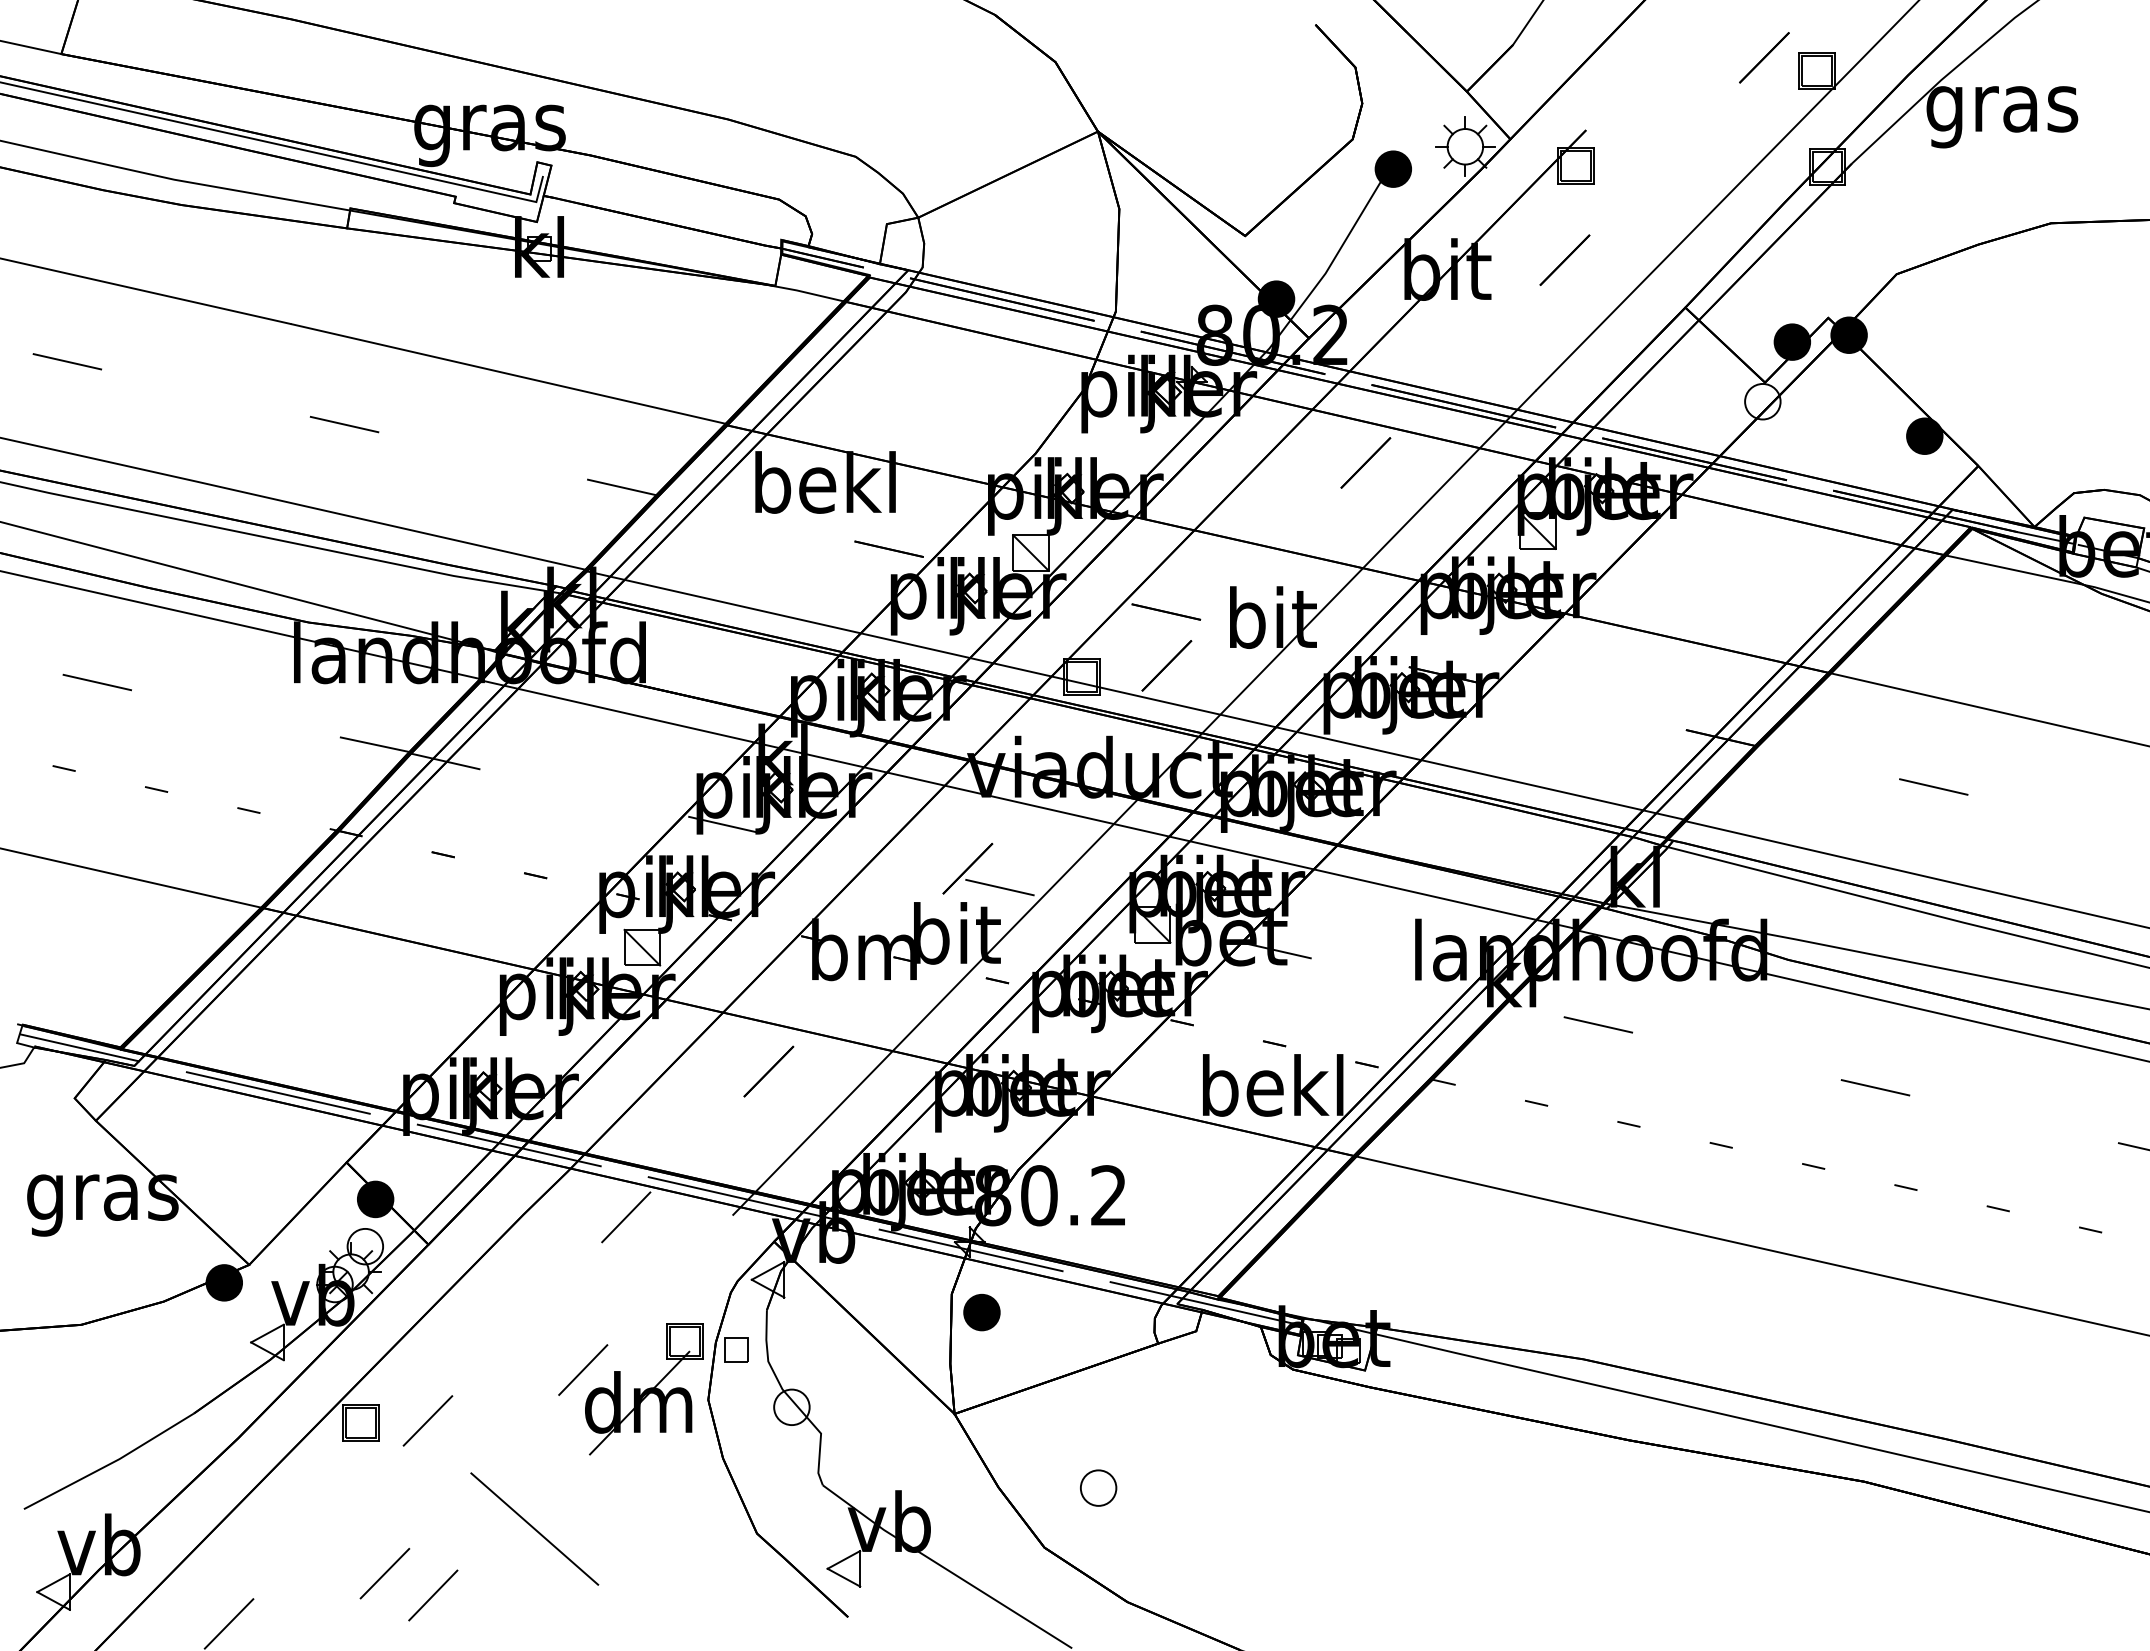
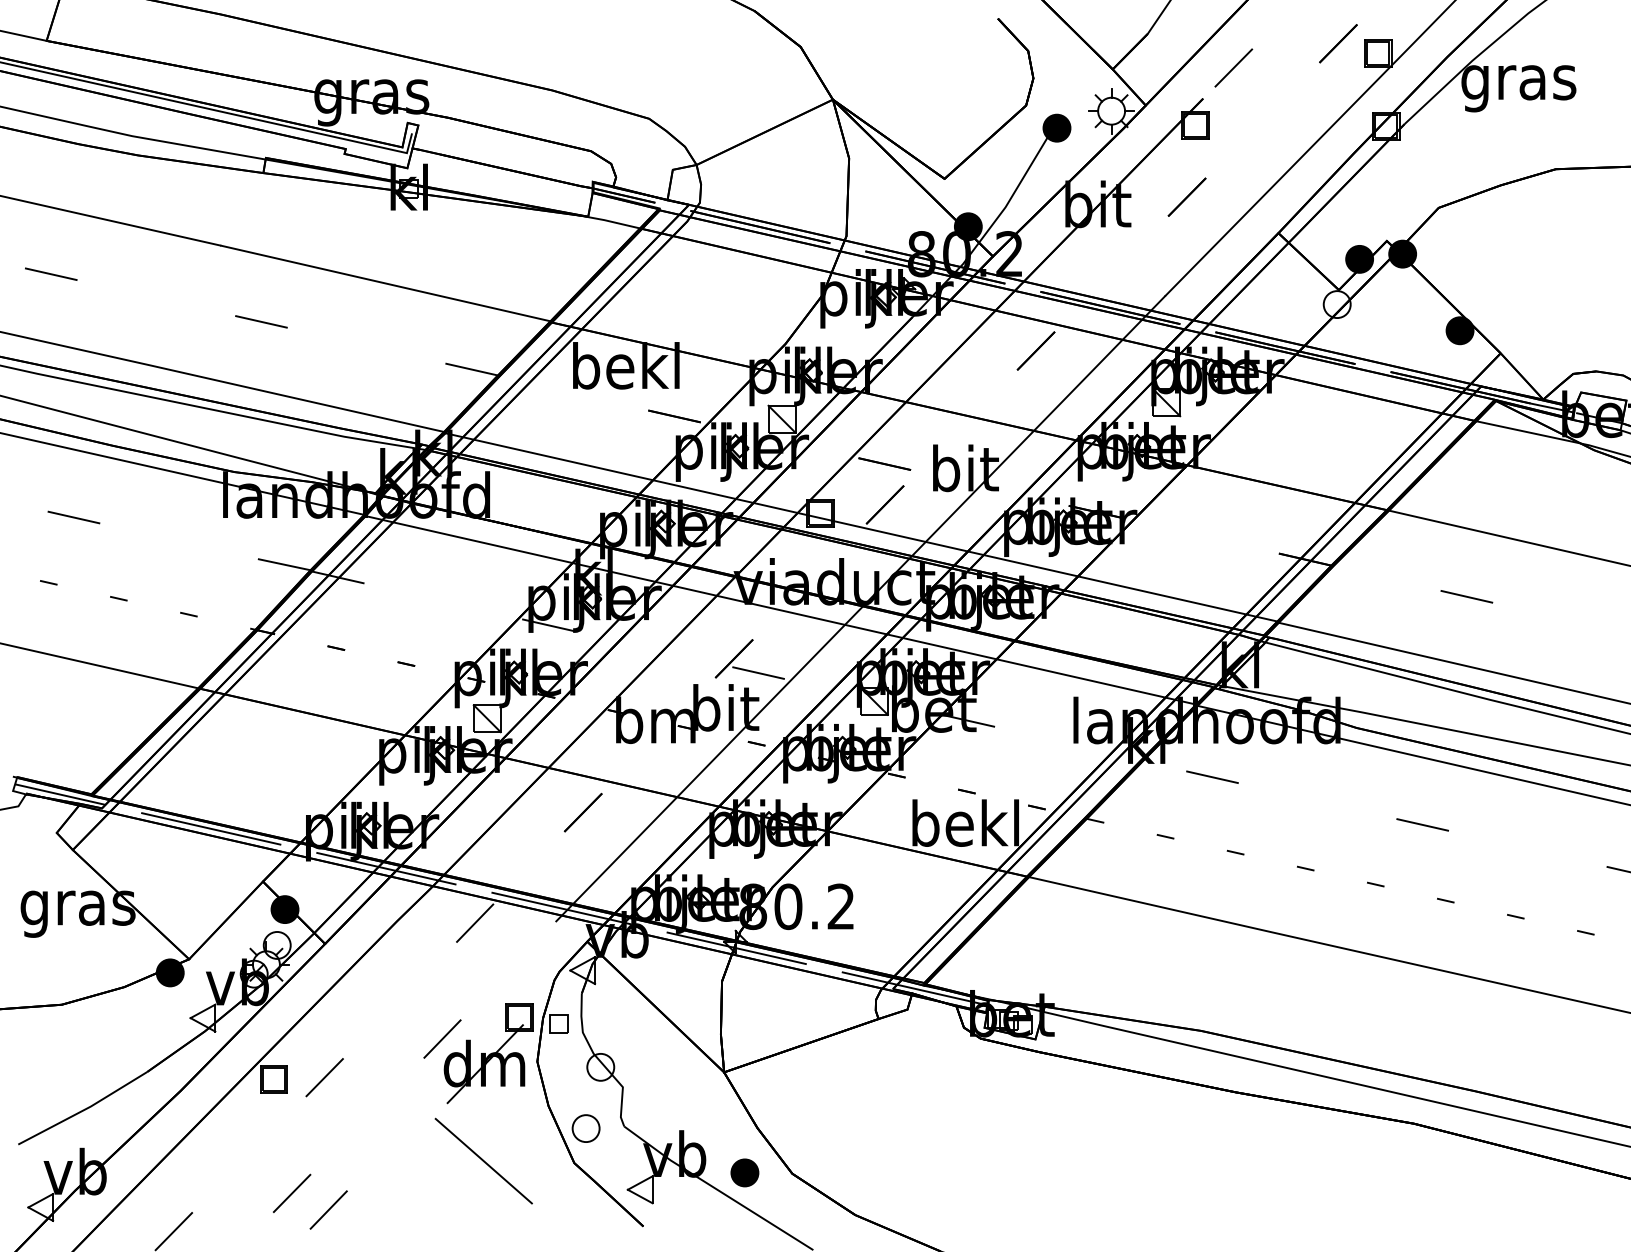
line: (1626, 89) -> (1233, 67), added
part: (981, 1312) -> (744, 1172), moved
part: (1098, 1487) -> (586, 1128), moved
line: (534, 1528) -> (483, 1160), moved

